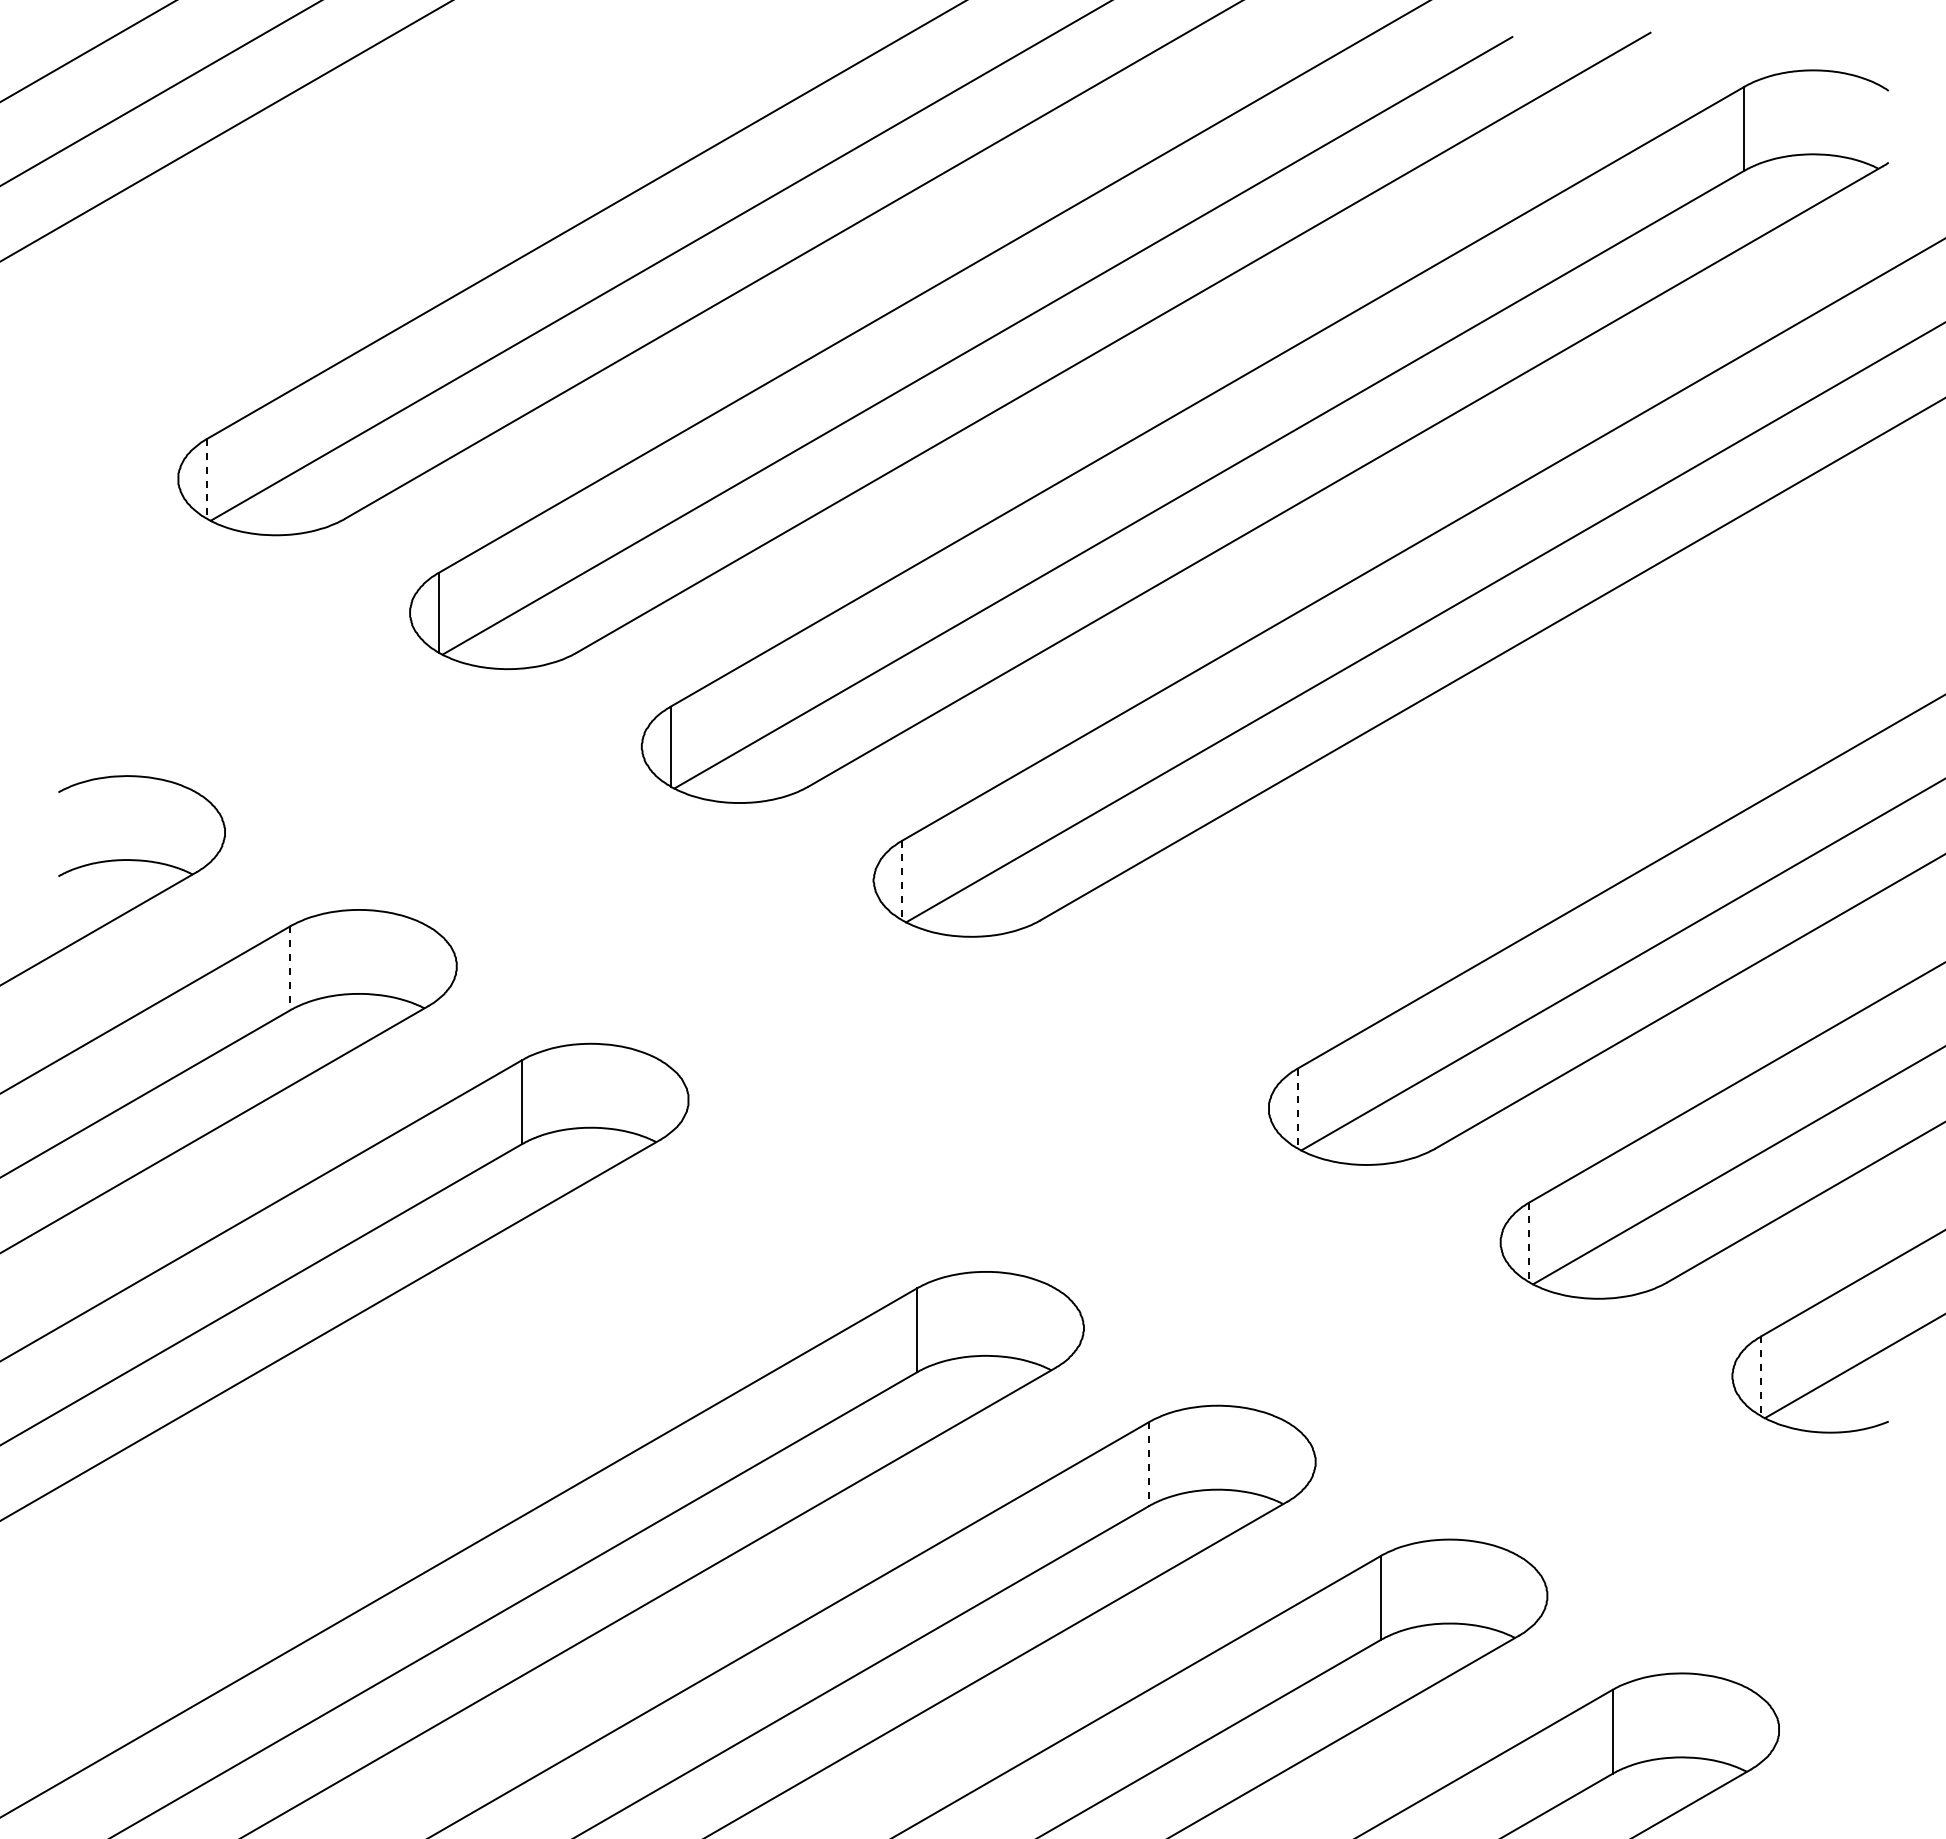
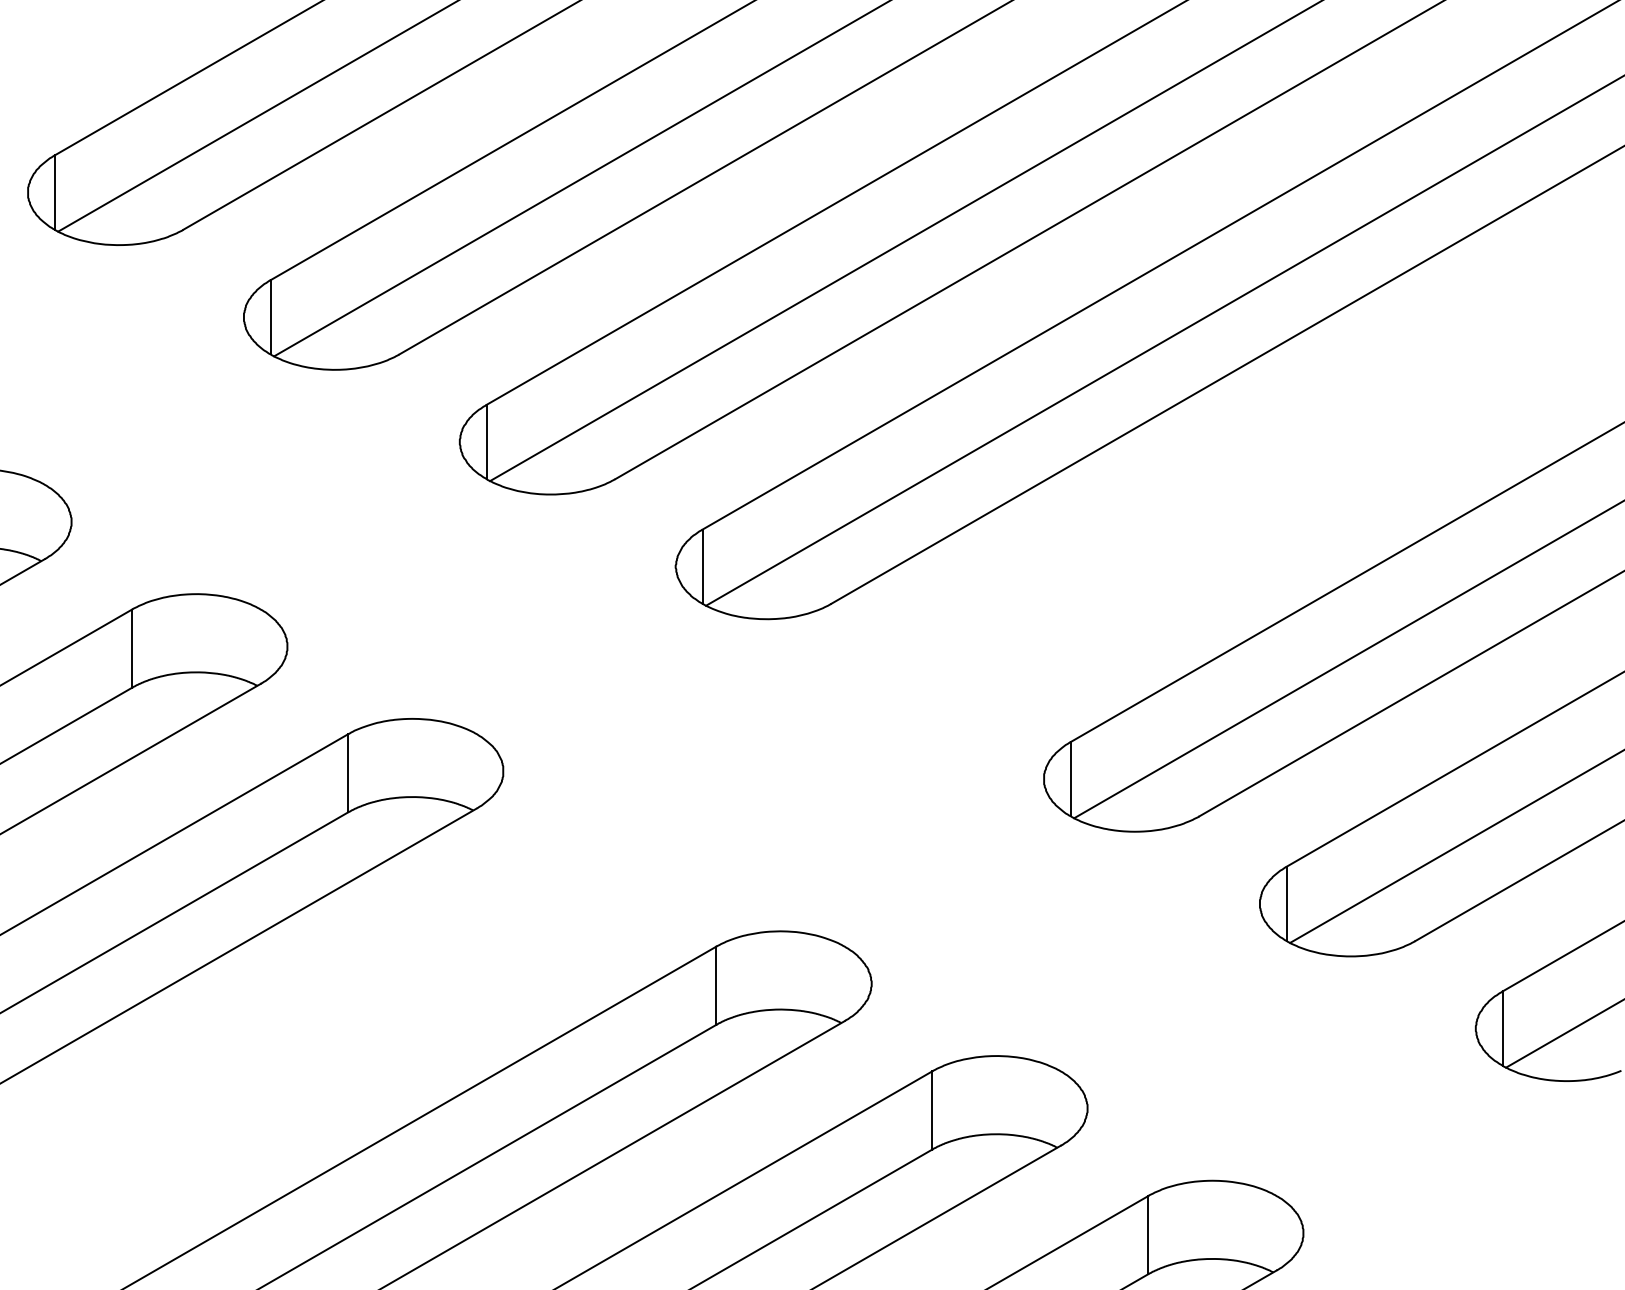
line: (206, 478) -> (54, 192), dashed -> solid
line: (902, 880) -> (702, 566), dashed -> solid
line: (290, 968) -> (132, 648), dashed -> solid
line: (1297, 1108) -> (1070, 779), dashed -> solid
line: (1529, 1242) -> (1286, 903), dashed -> solid
line: (1761, 1376) -> (1502, 1028), dashed -> solid
line: (1148, 1464) -> (931, 1110), dashed -> solid

